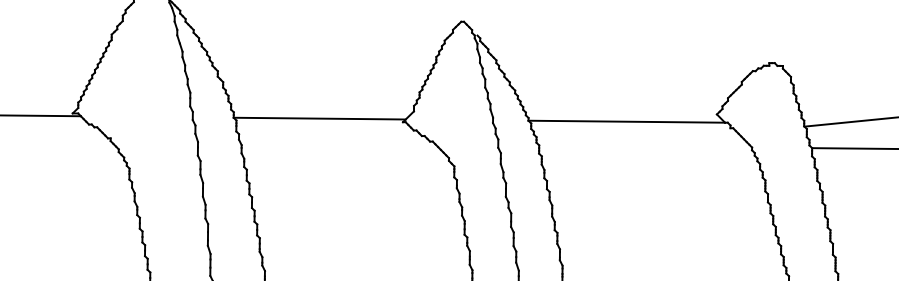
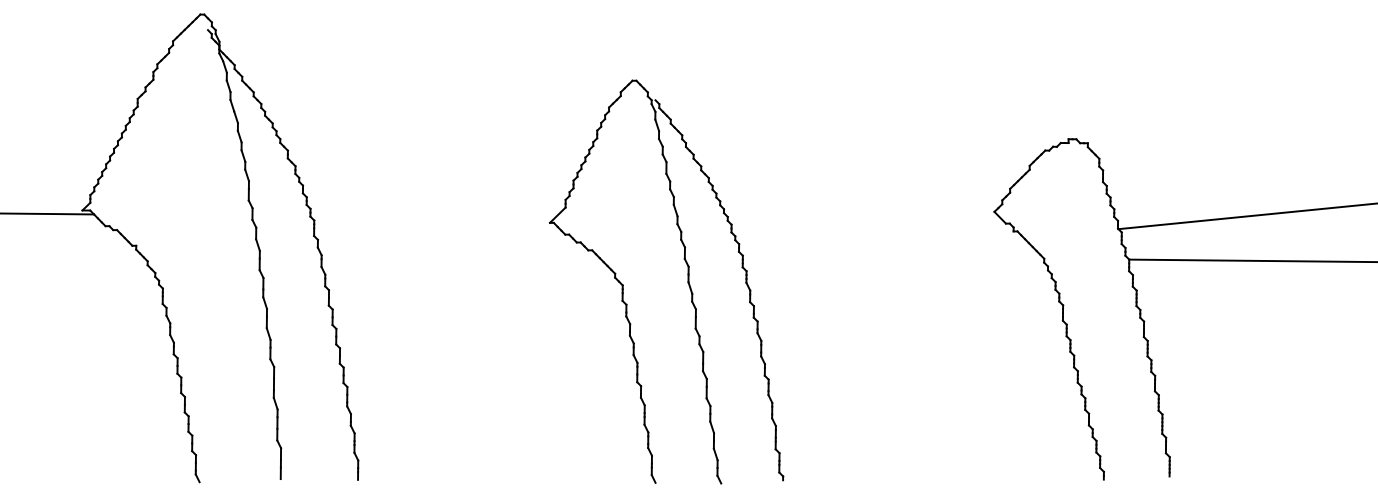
line: (319, 118) -> (431, 217), removed
line: (626, 121) -> (866, 221), removed

